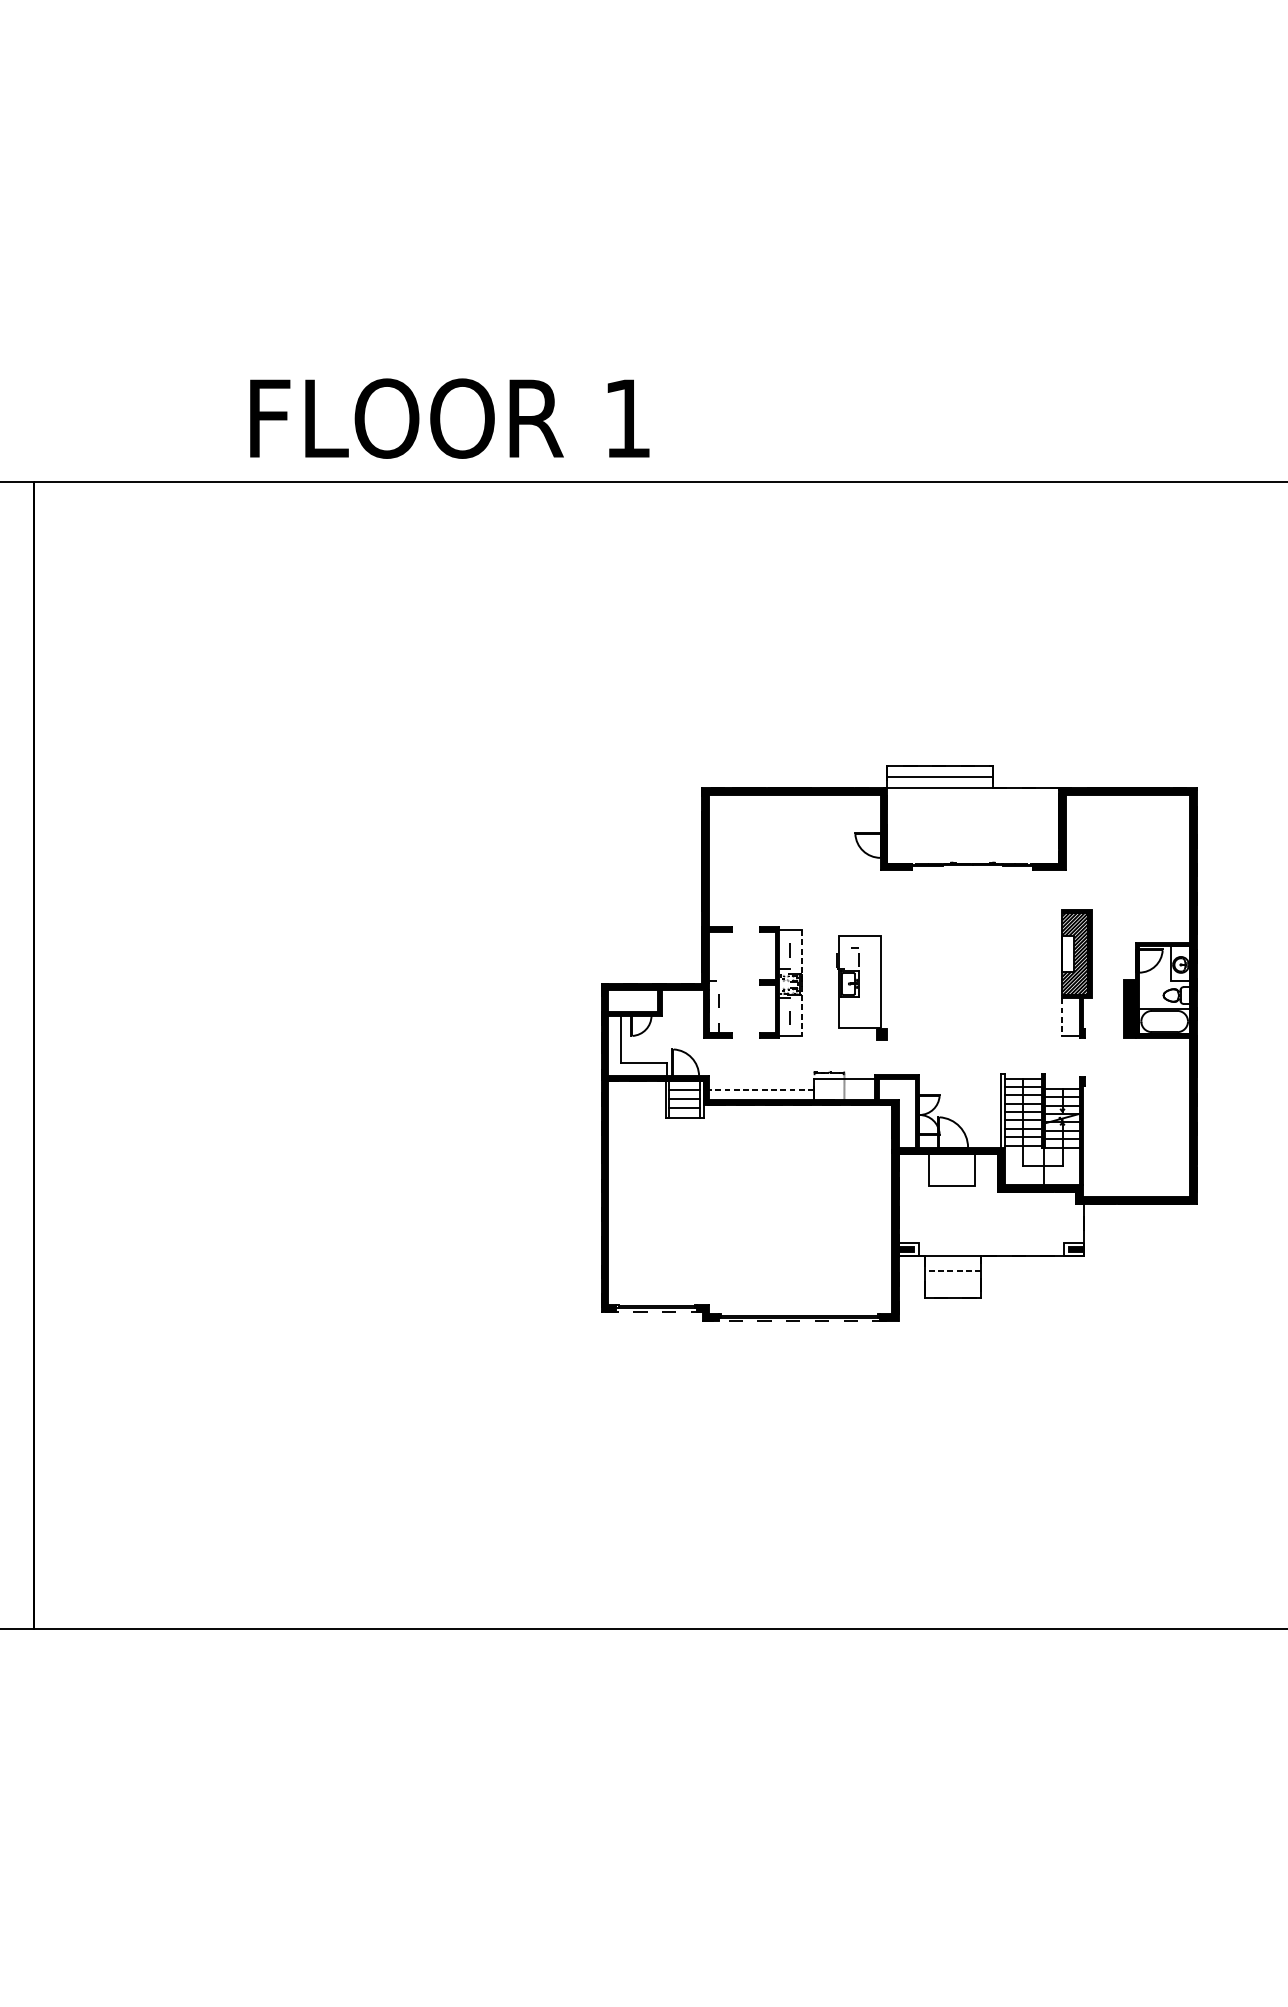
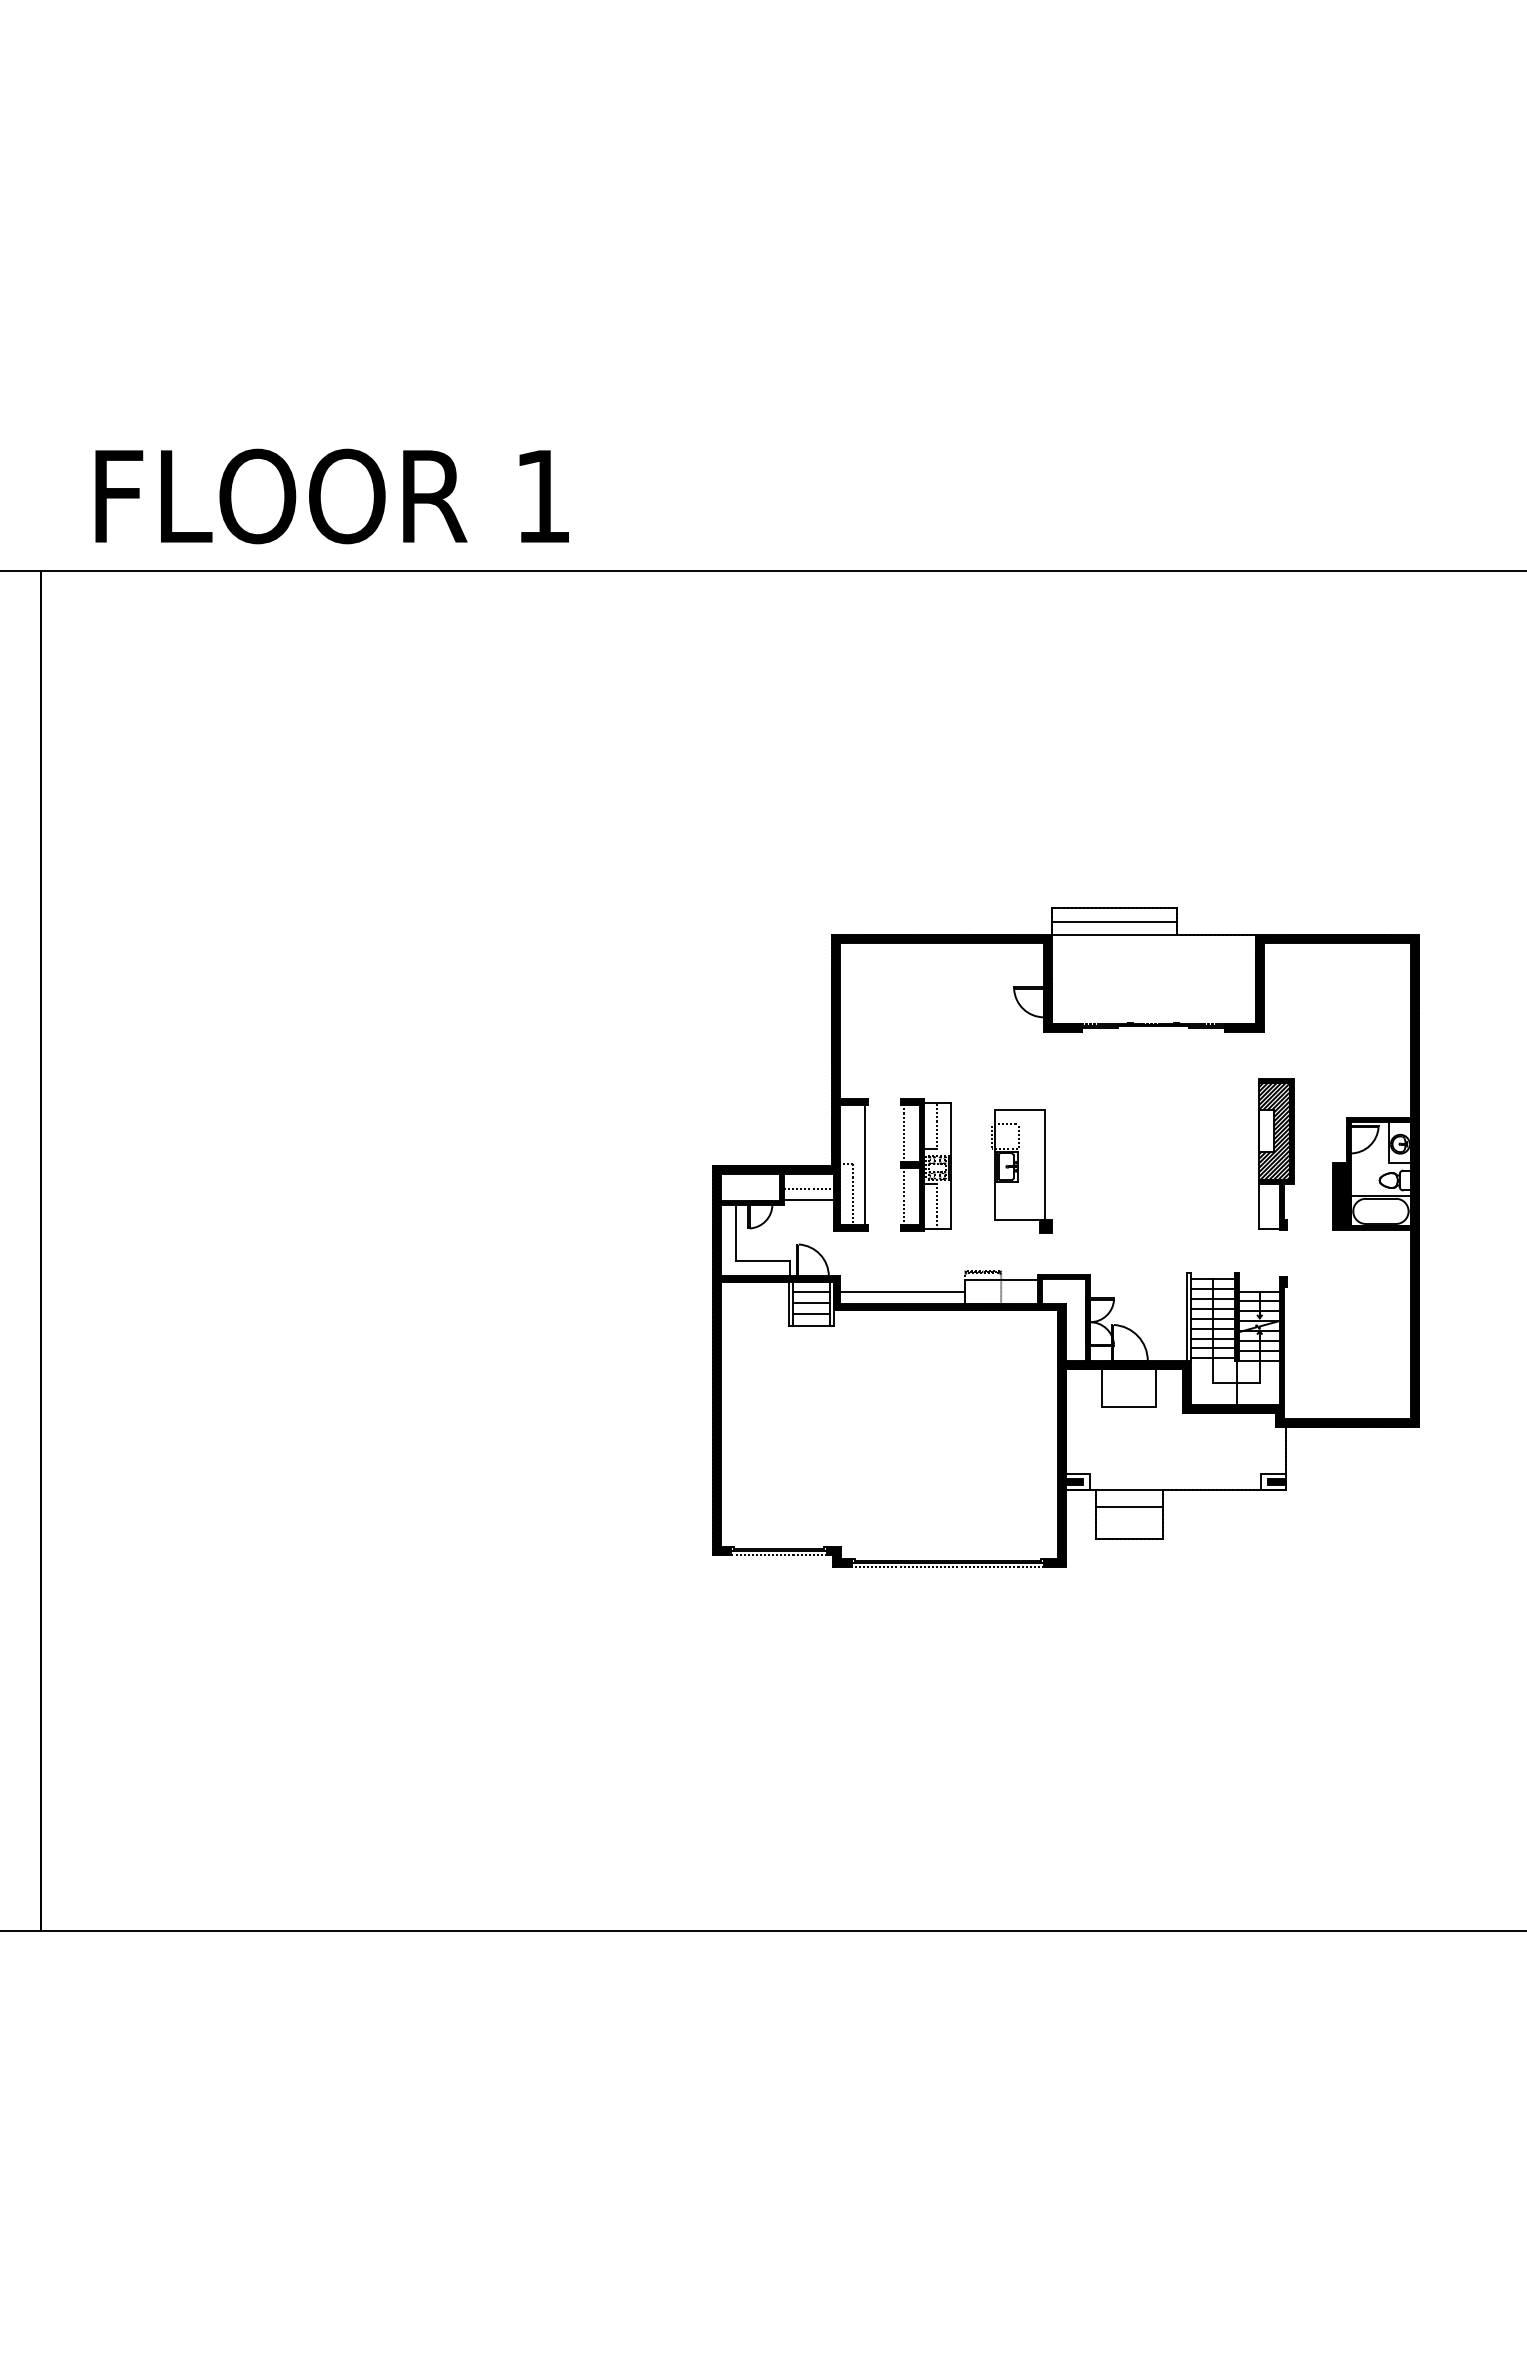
text: (449, 418) -> (331, 496), moved
line: (762, 955) -> (904, 1132), added
line: (730, 981) -> (865, 1164), added
line: (801, 982) -> (950, 1165), dashed -> solid
line: (682, 1003) -> (809, 1189), added
line: (762, 1008) -> (904, 1195), added
line: (682, 1012) -> (809, 1200), added
line: (1062, 1017) -> (1259, 1206), dashed -> solid
line: (761, 1089) -> (902, 1292), dashed -> solid
line: (952, 1271) -> (1129, 1507), dashed -> solid

